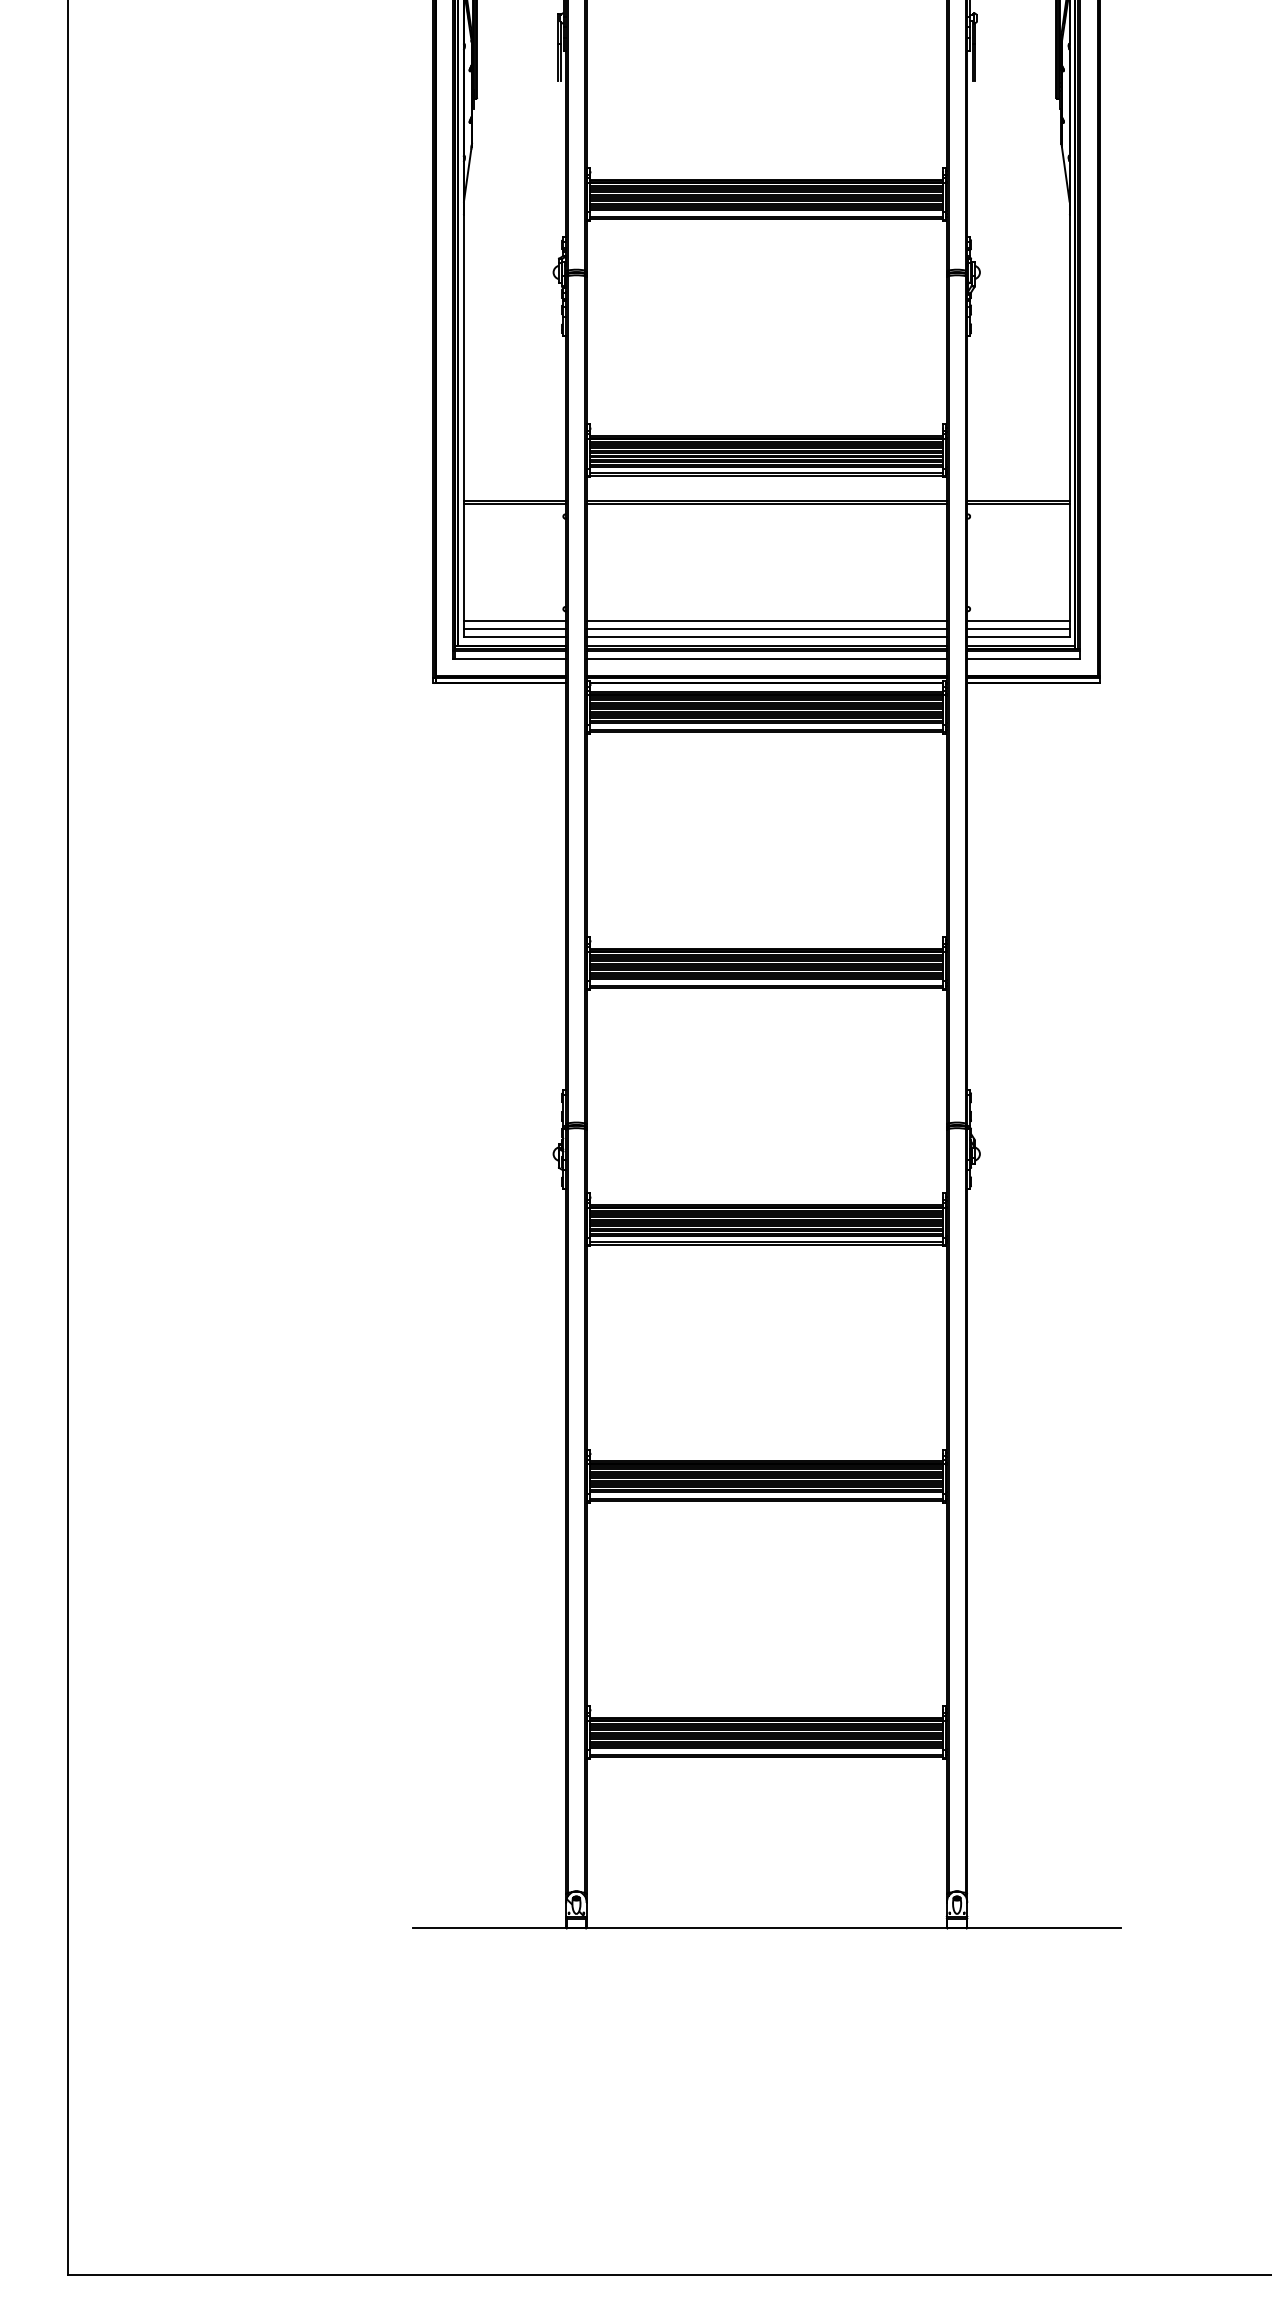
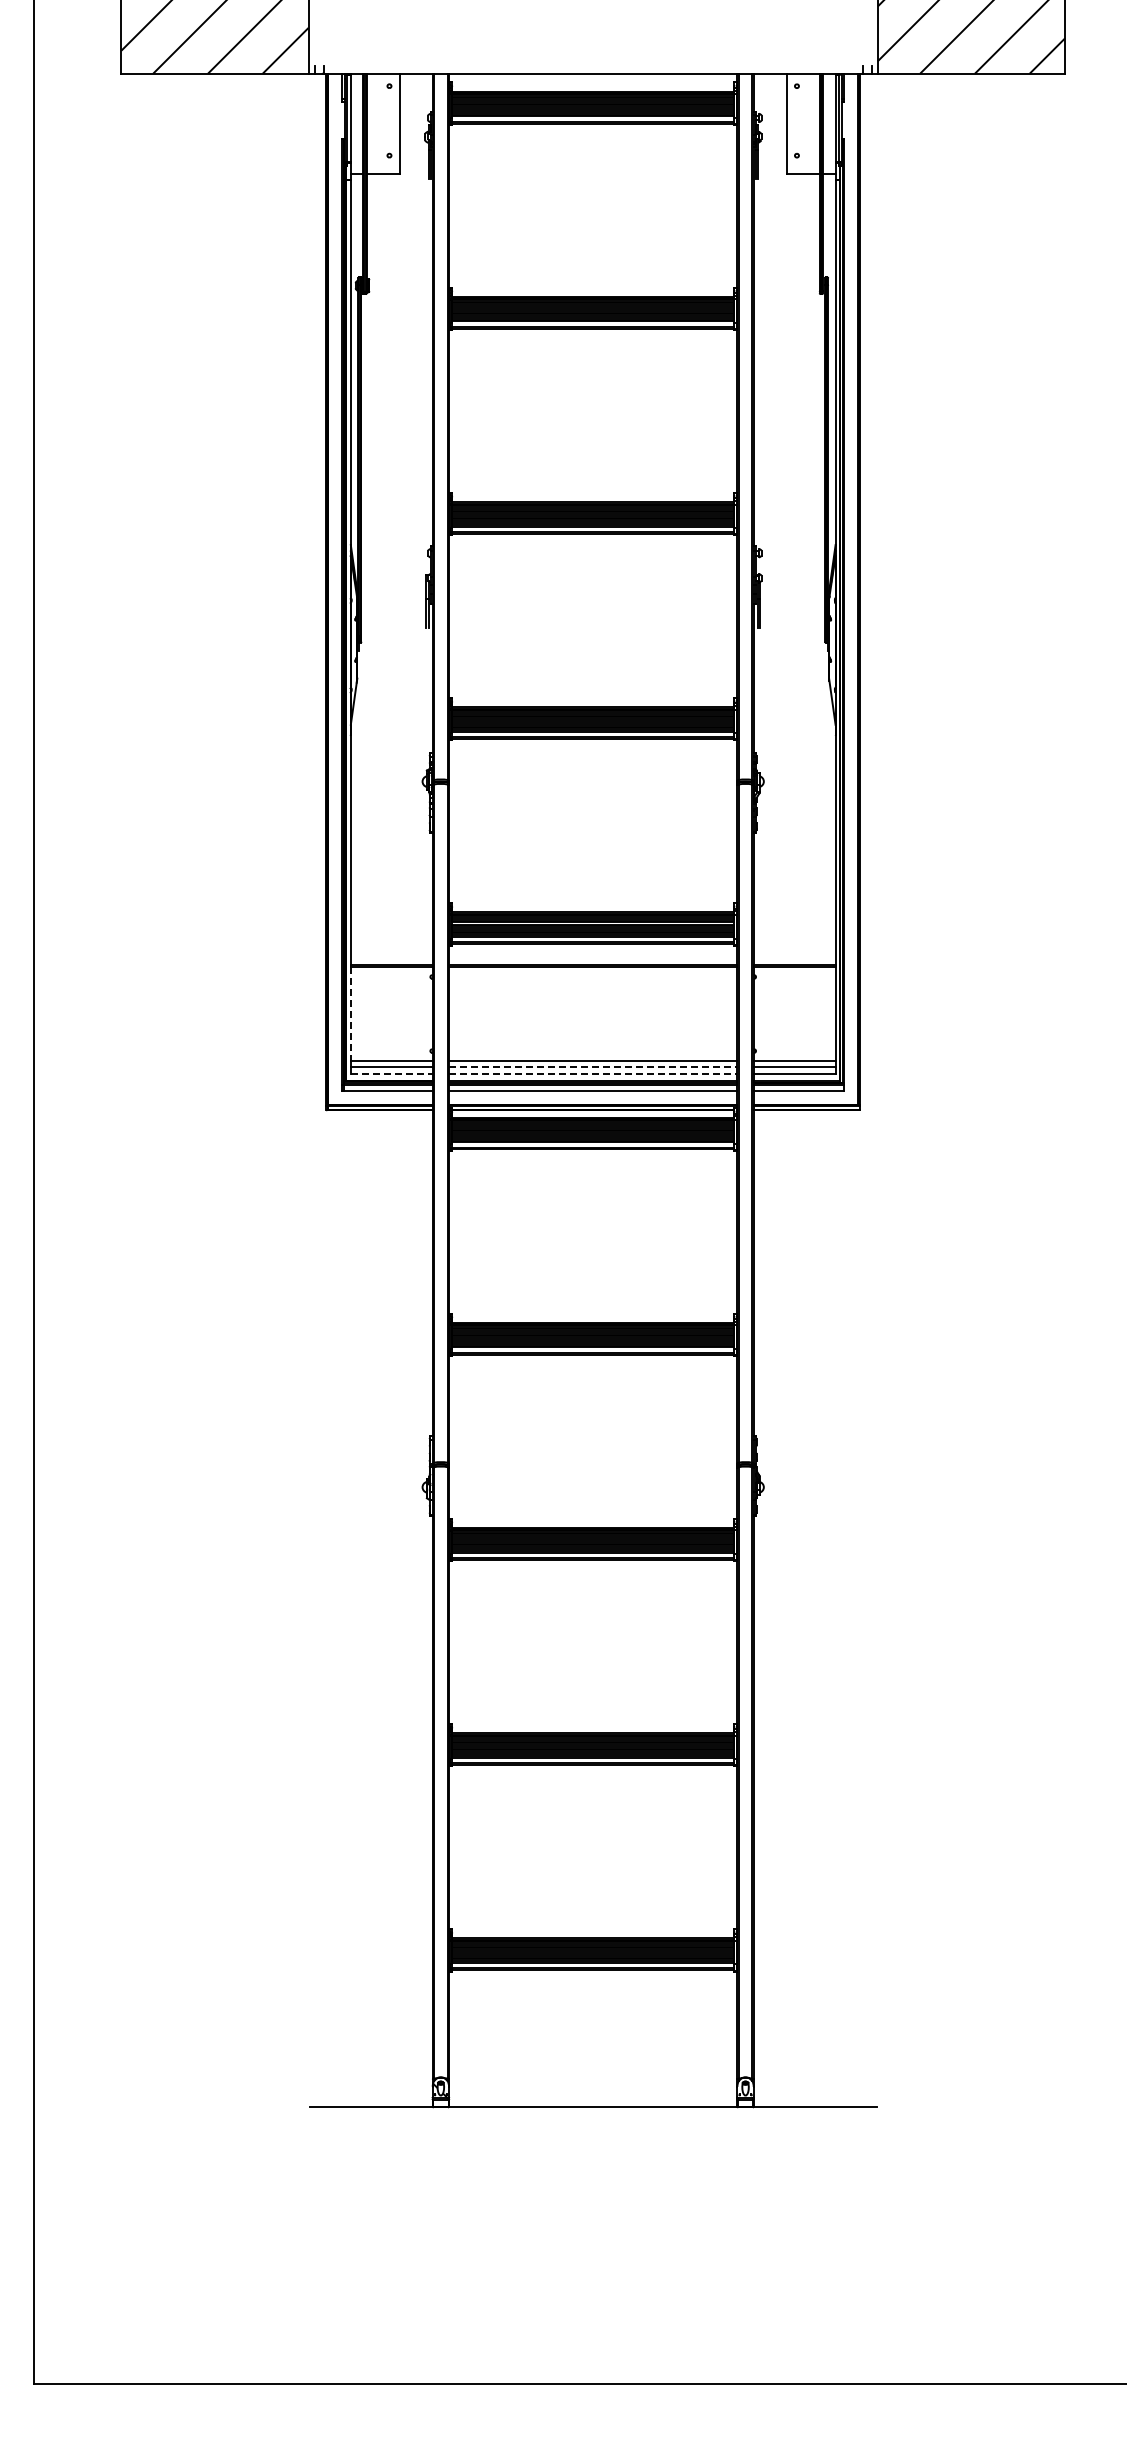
line: (463, 563) -> (350, 1014), solid -> dashed
line: (767, 628) -> (593, 1066), solid -> dashed
line: (514, 637) -> (391, 1073), solid -> dashed
line: (767, 637) -> (593, 1073), solid -> dashed

